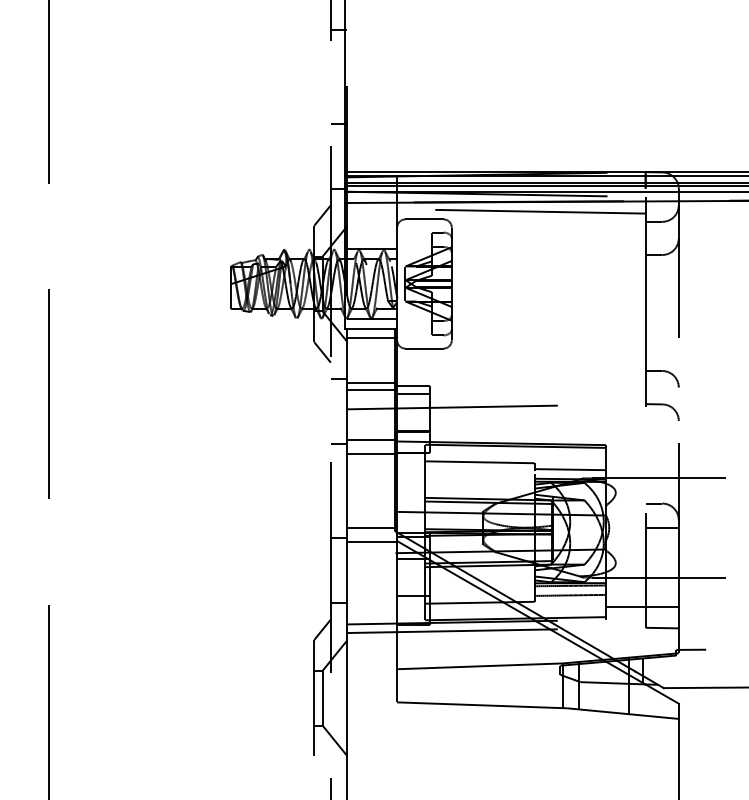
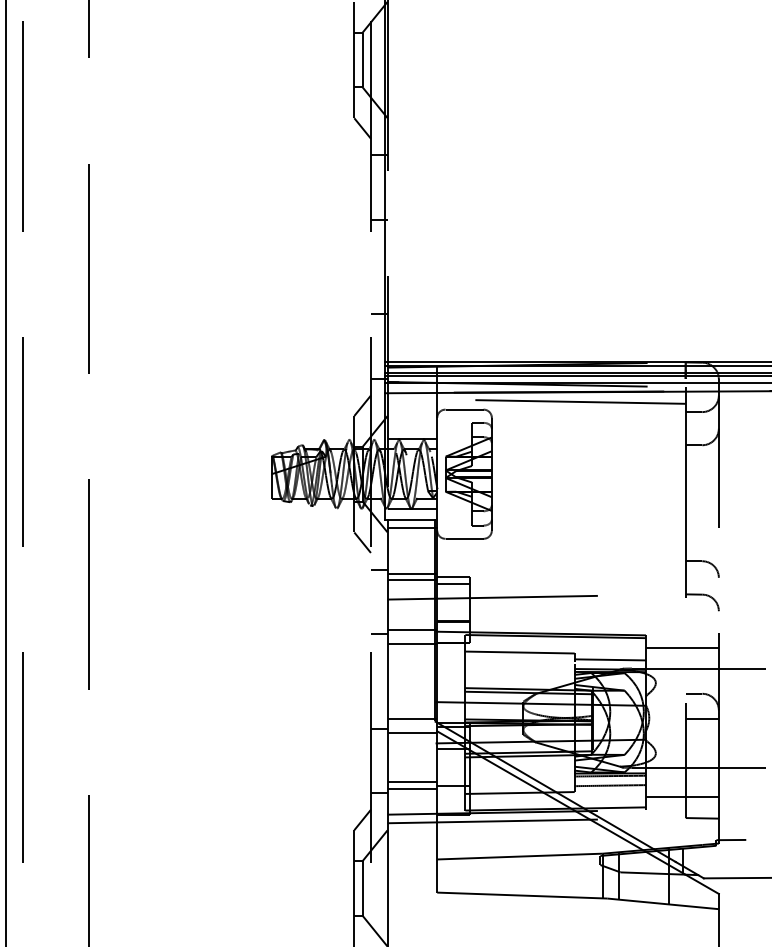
line: (641, 458) -> (681, 648), added
line: (372, 592) -> (412, 782), added
line: (372, 599) -> (412, 789), added

